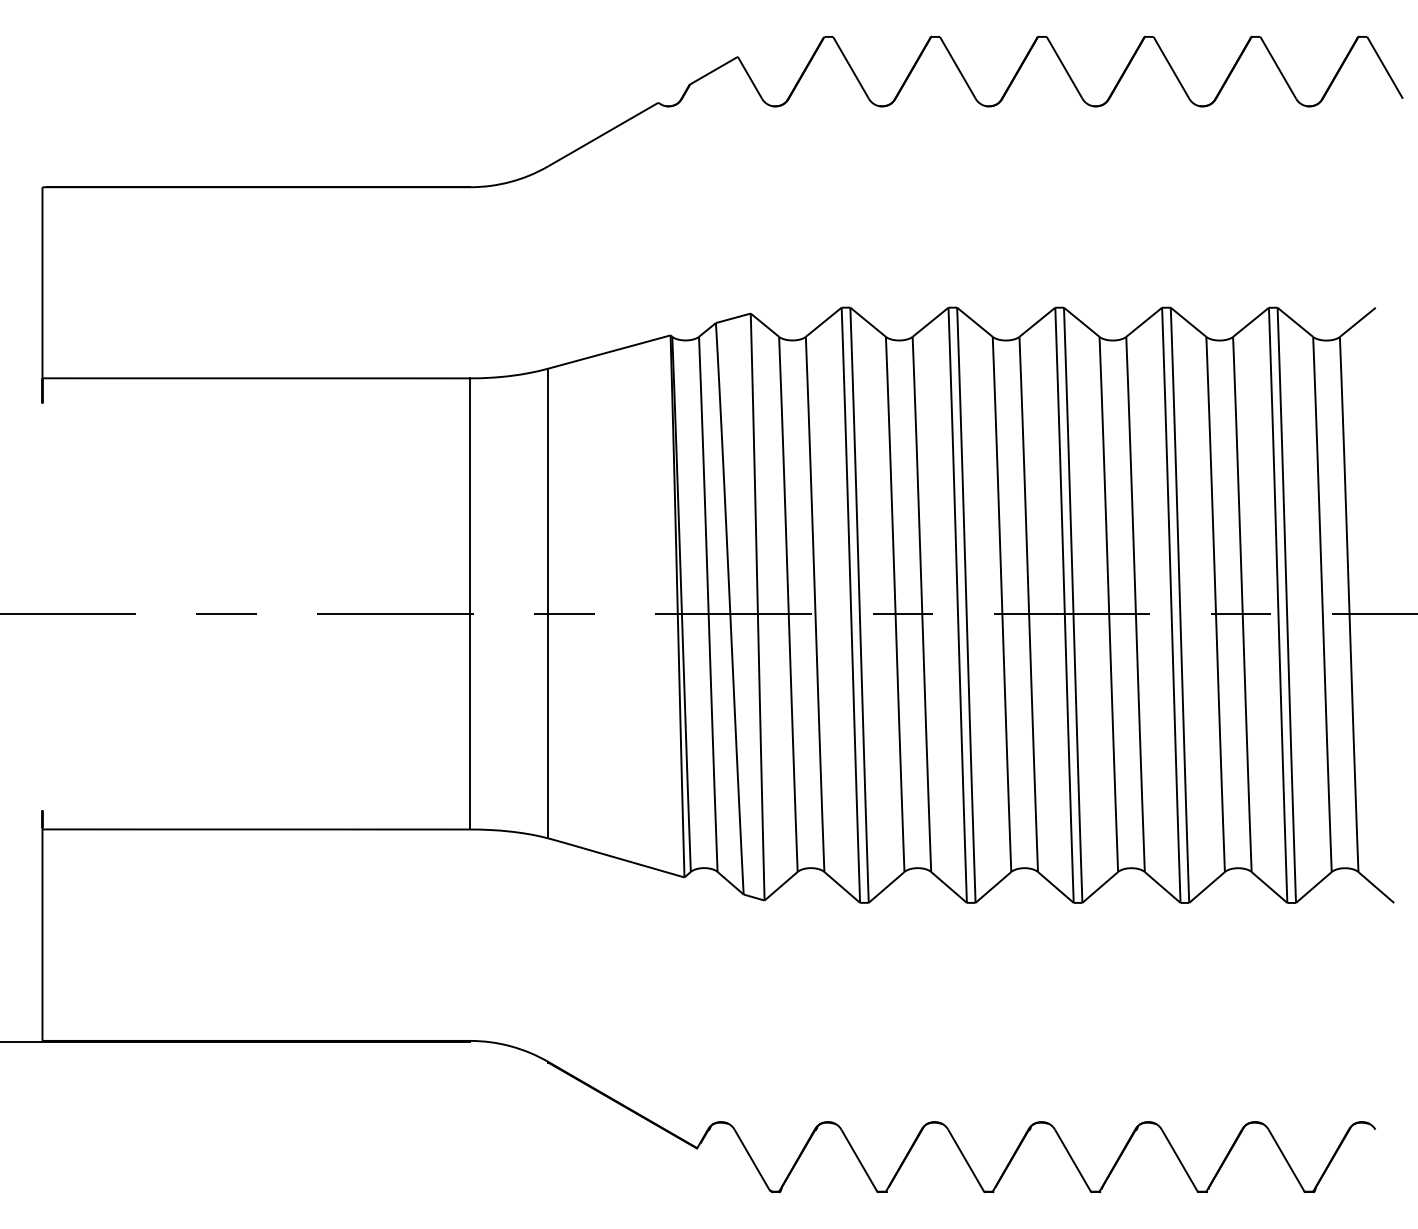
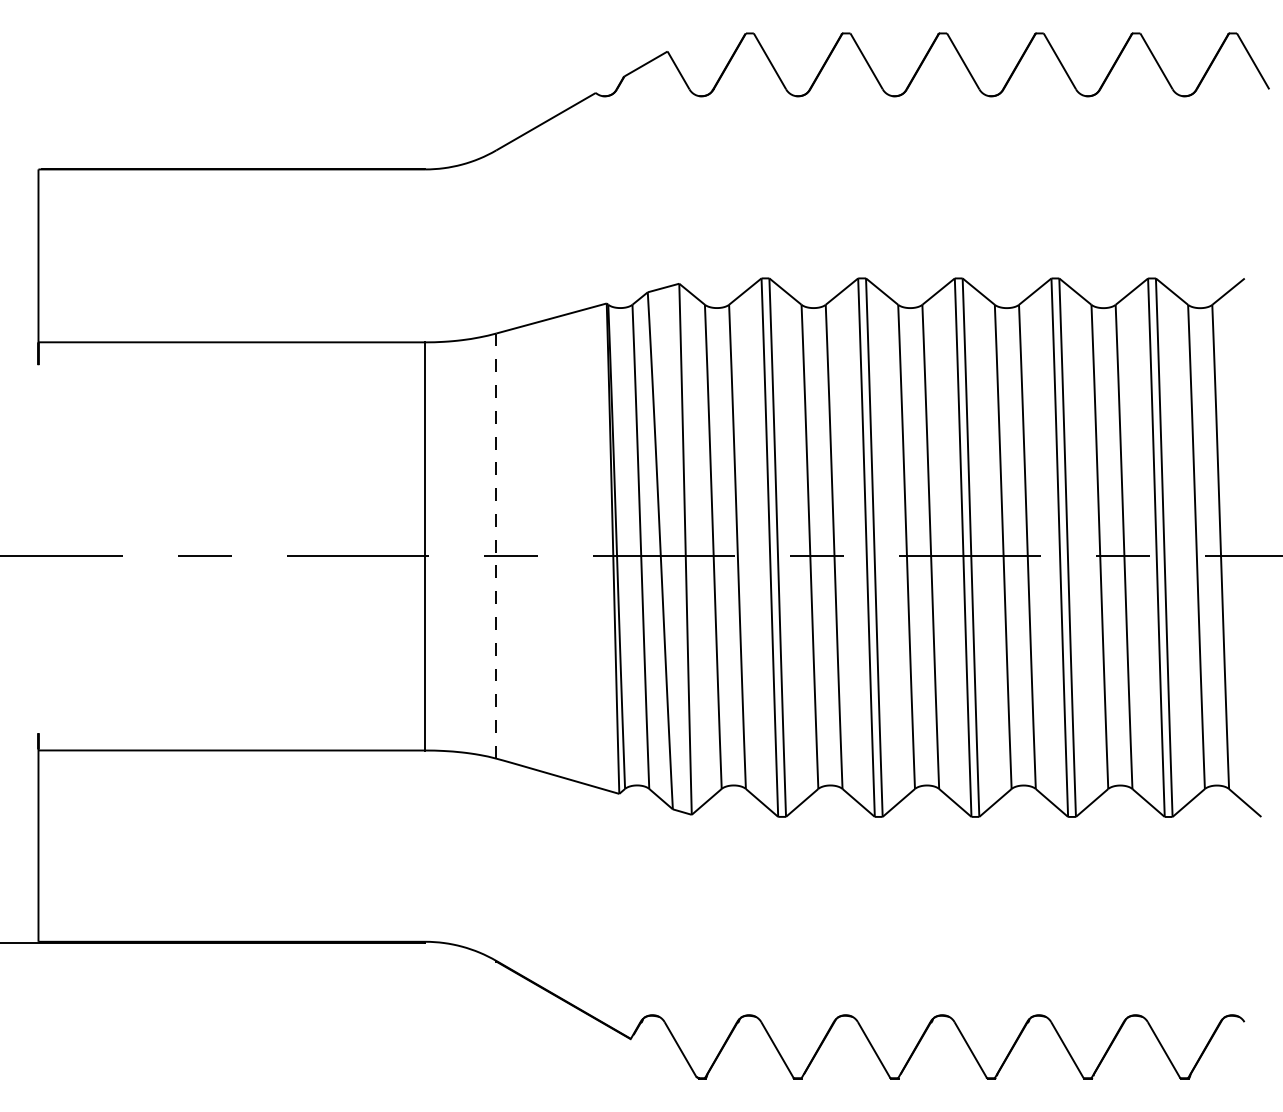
line: (548, 603) -> (496, 546), solid -> dashed

